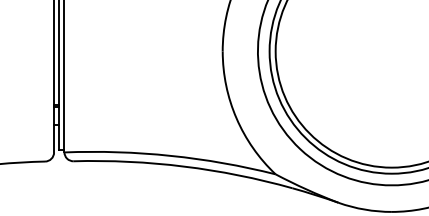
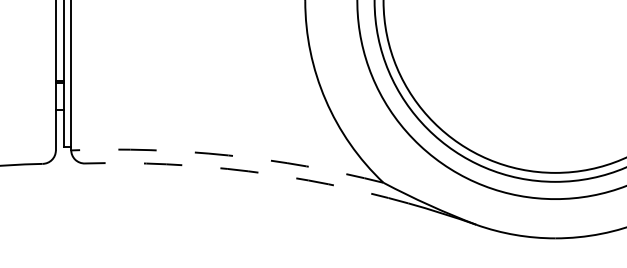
arc: (170, 155) -> (228, 154), solid -> dashed
arc: (184, 166) -> (248, 171), solid -> dashed

